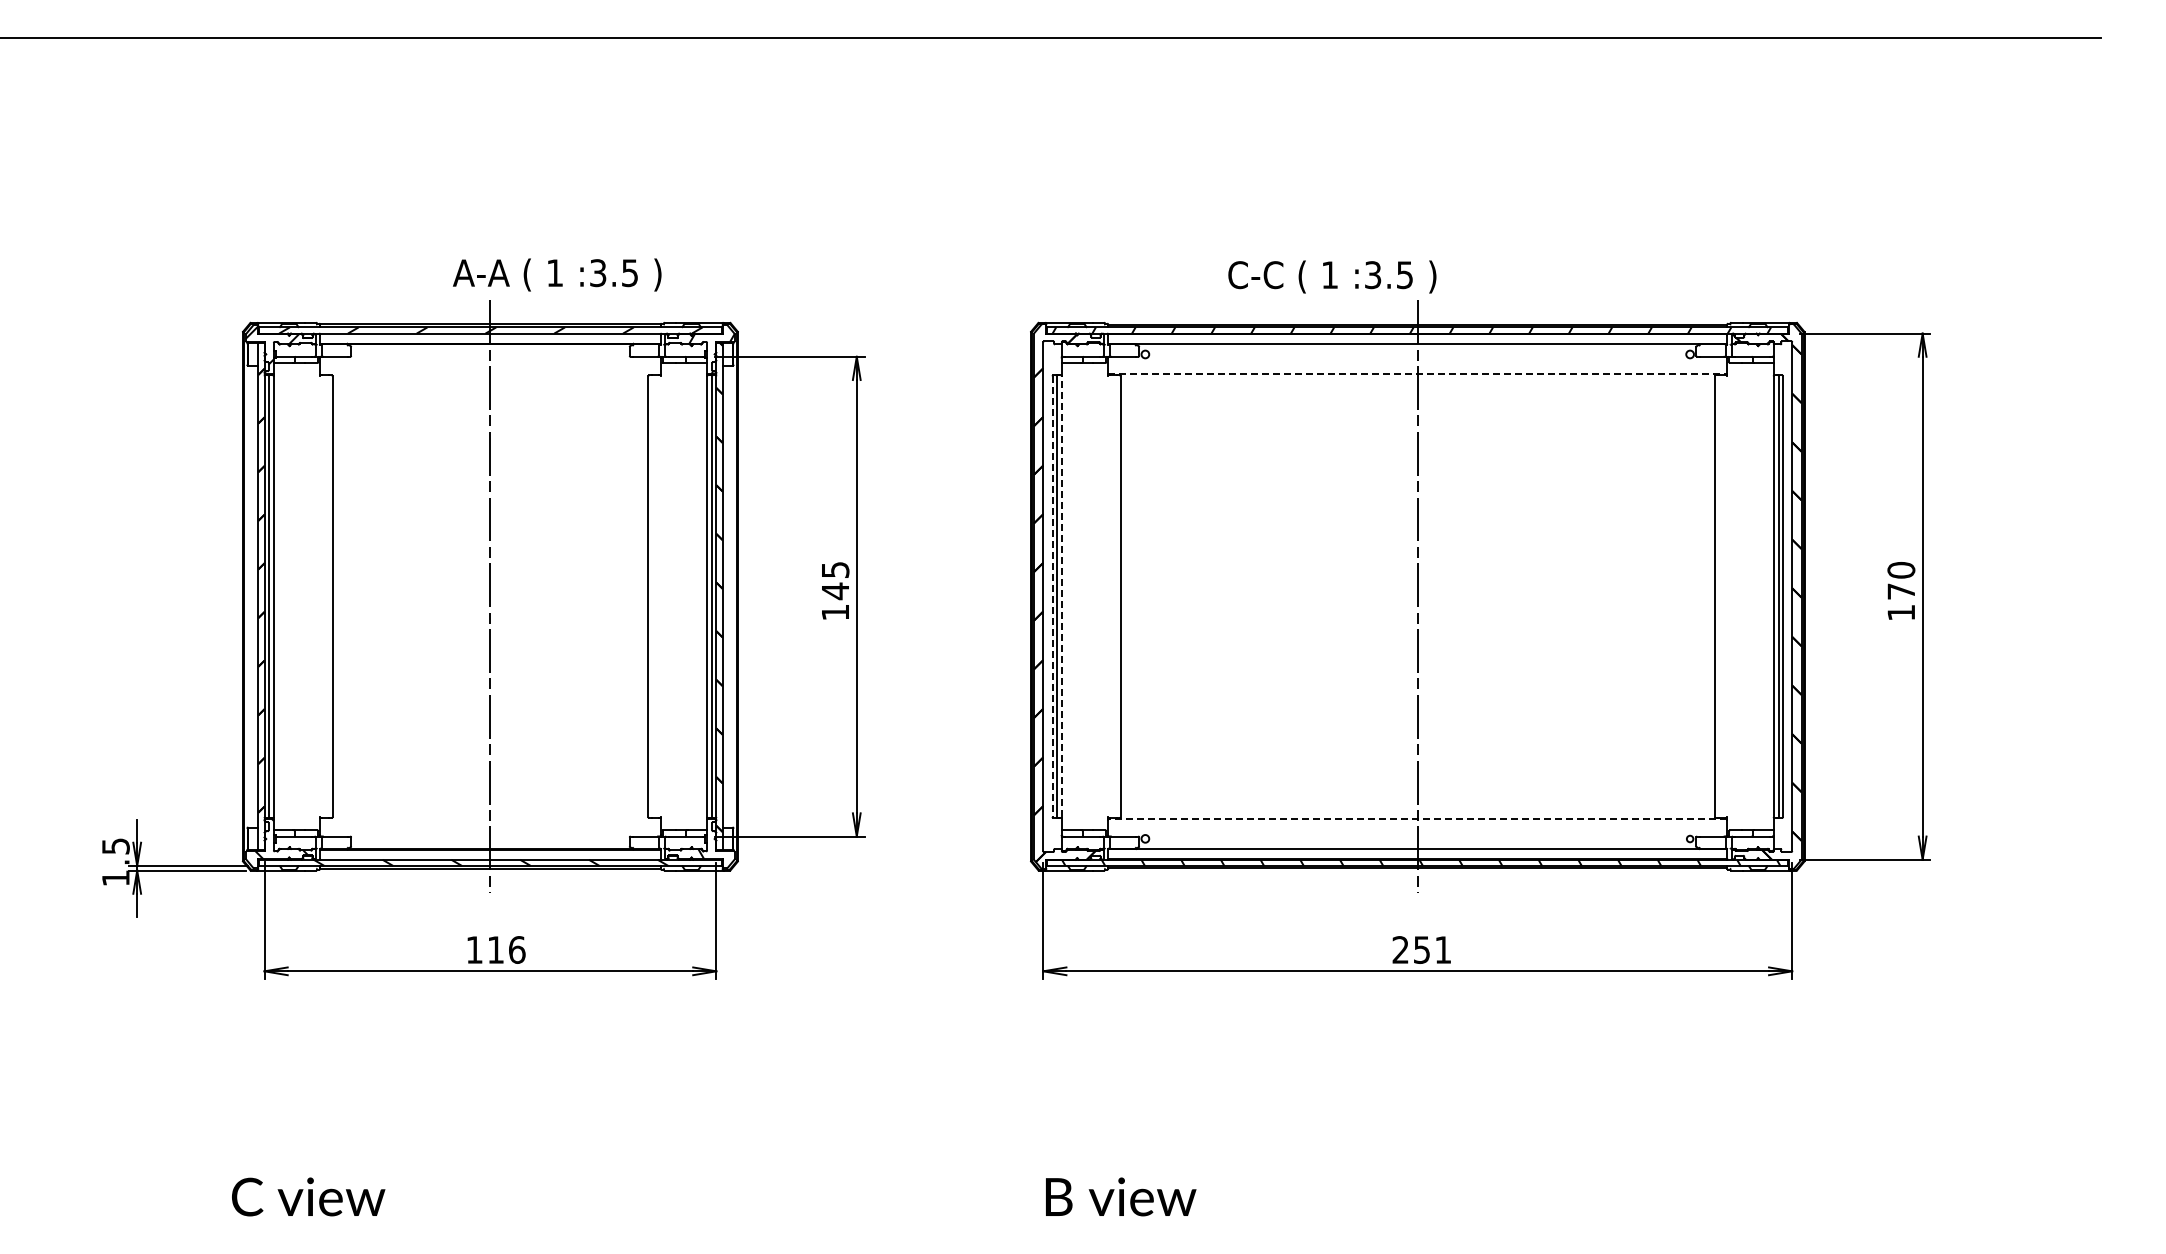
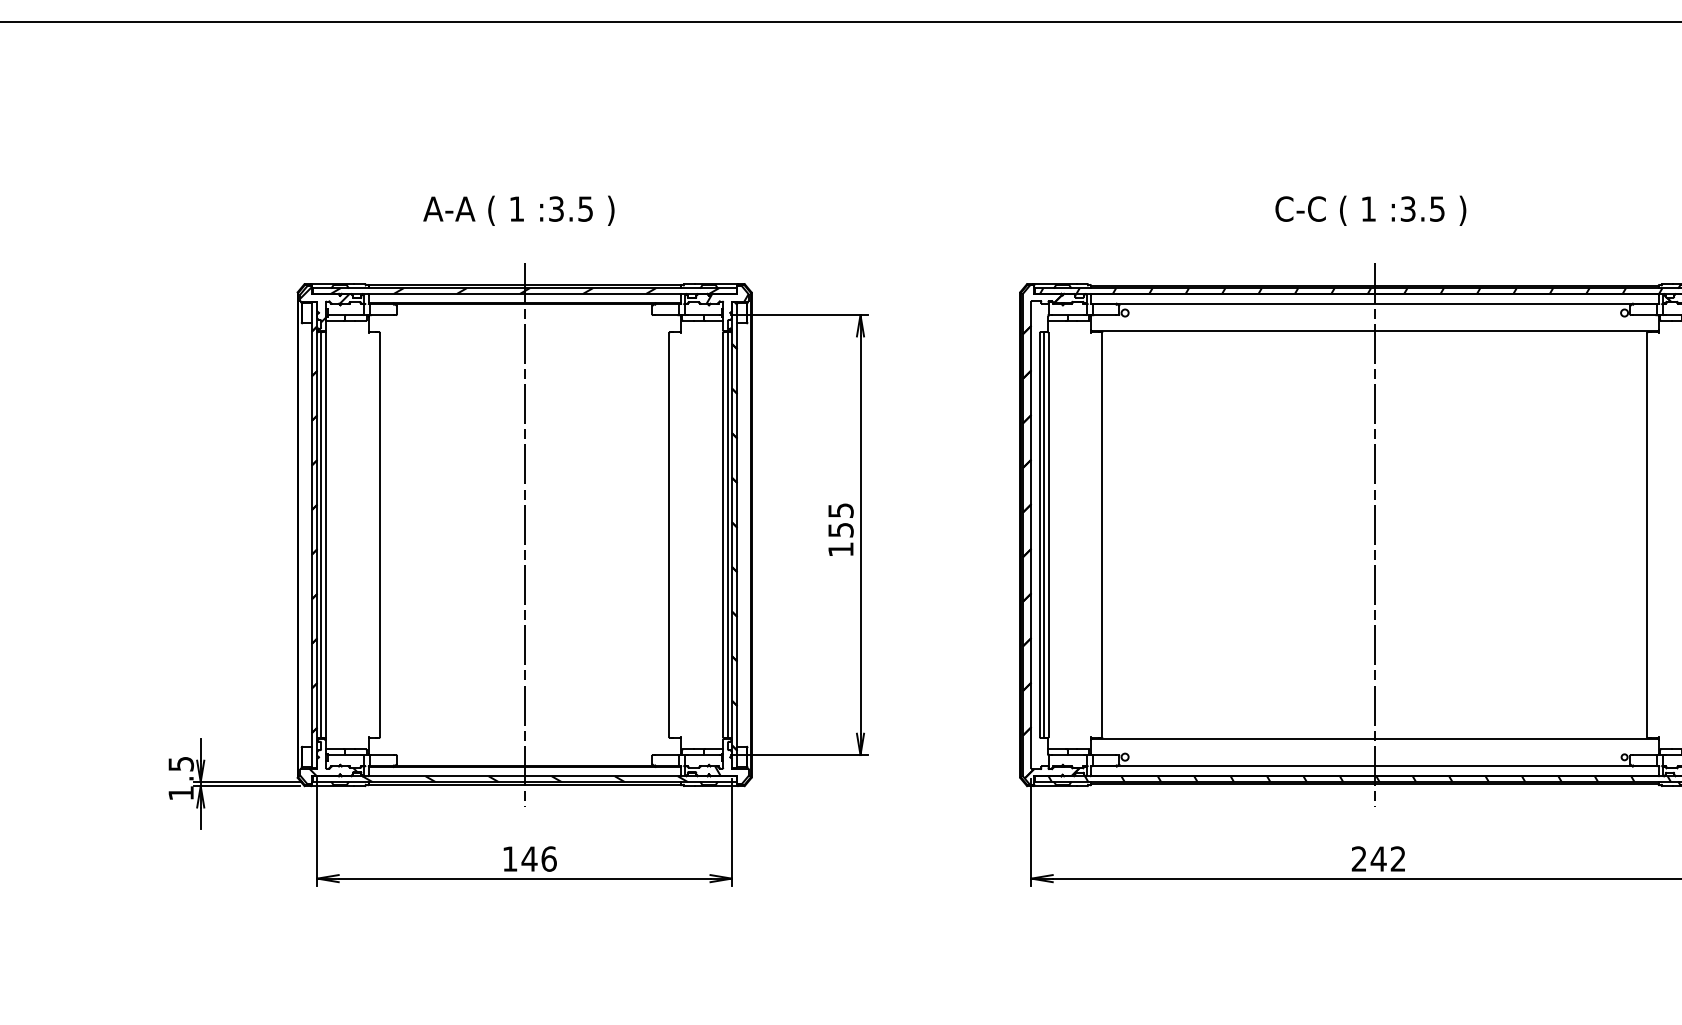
text: (557, 274) -> (519, 210), moved
text: (1332, 276) -> (1370, 210), moved
line: (1417, 374) -> (1374, 331), dashed -> solid
text: (835, 591) -> (840, 530), 145 -> 155
line: (1061, 596) -> (1048, 534), dashed -> solid
line: (1052, 597) -> (1039, 535), dashed -> solid
line: (1417, 818) -> (1374, 738), dashed -> solid
text: (495, 949) -> (529, 858), 116 -> 146
text: (1431, 949) -> (1387, 858), 251 -> 242

